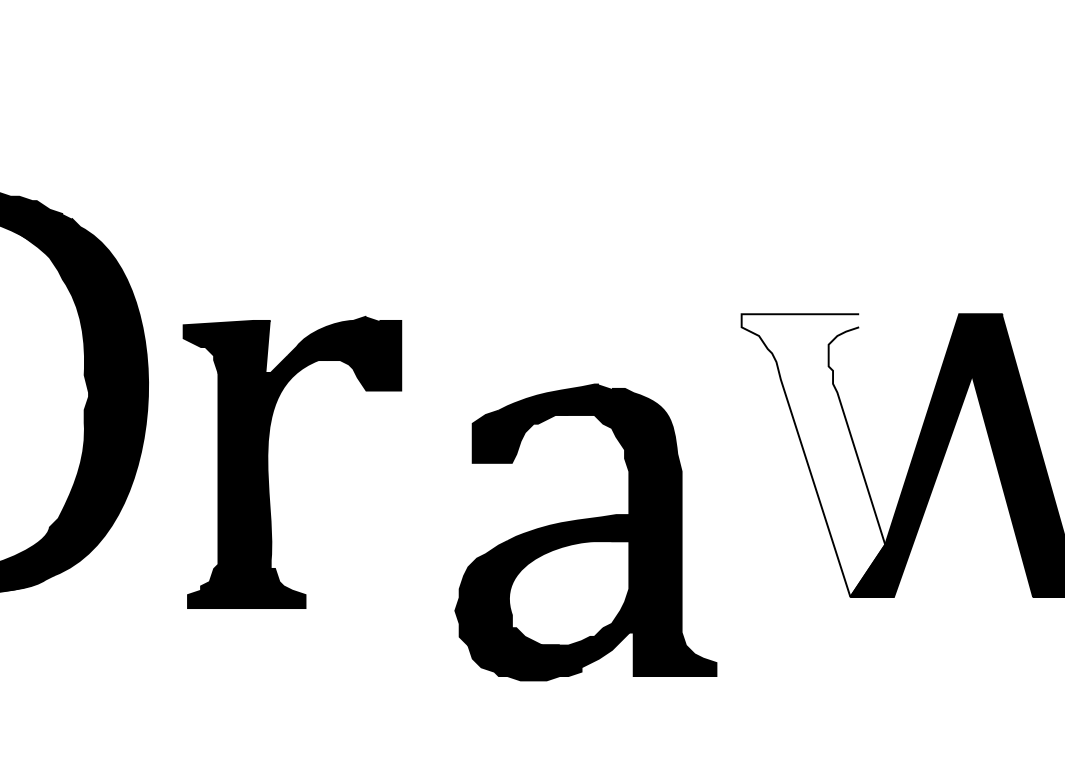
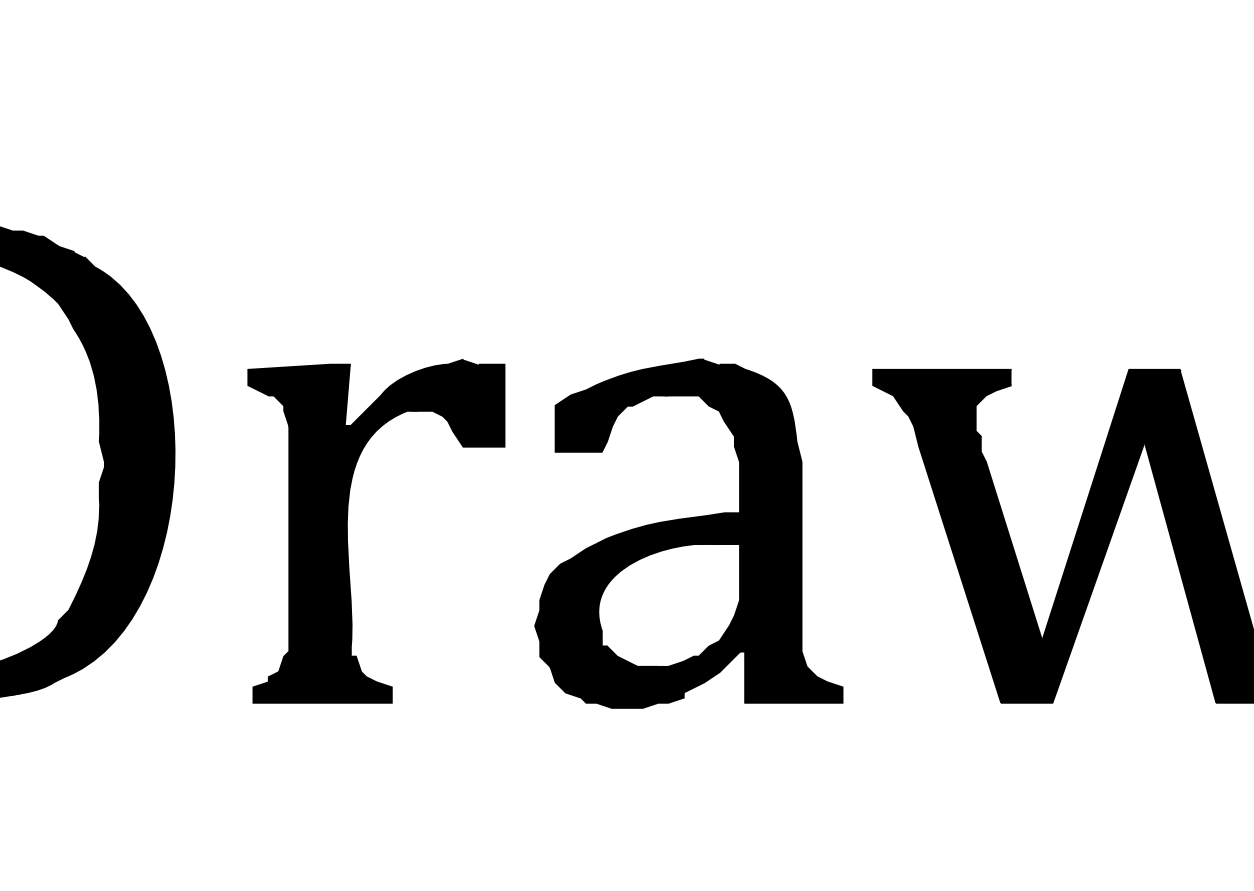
fill: (813, 454) -> (957, 535), added
part: (267, 462) -> (347, 531), moved
part: (585, 532) -> (688, 533), moved

